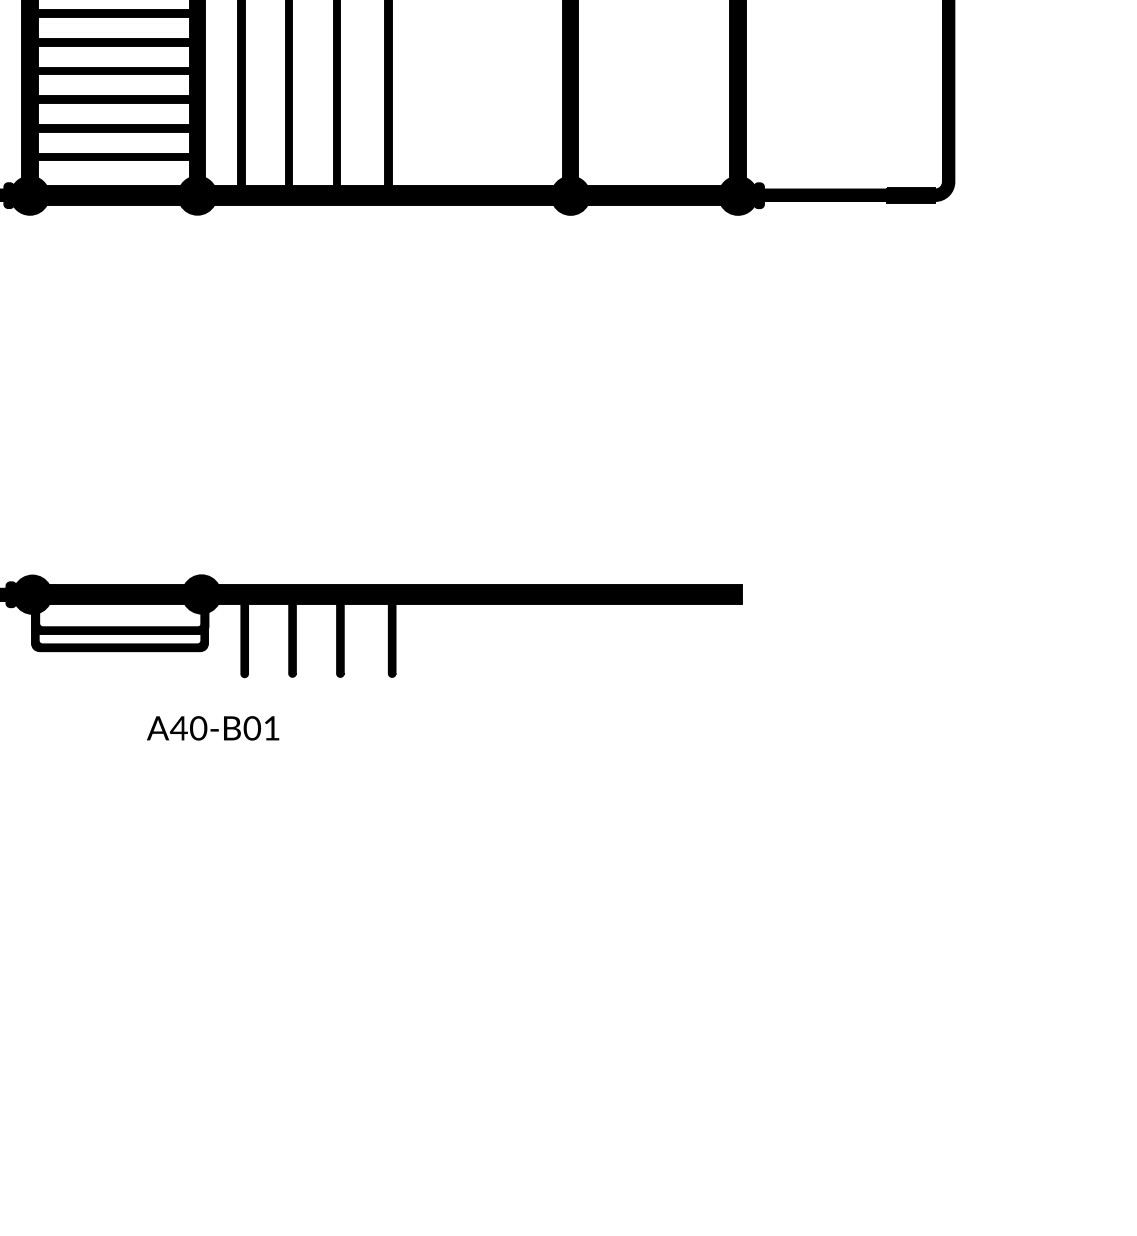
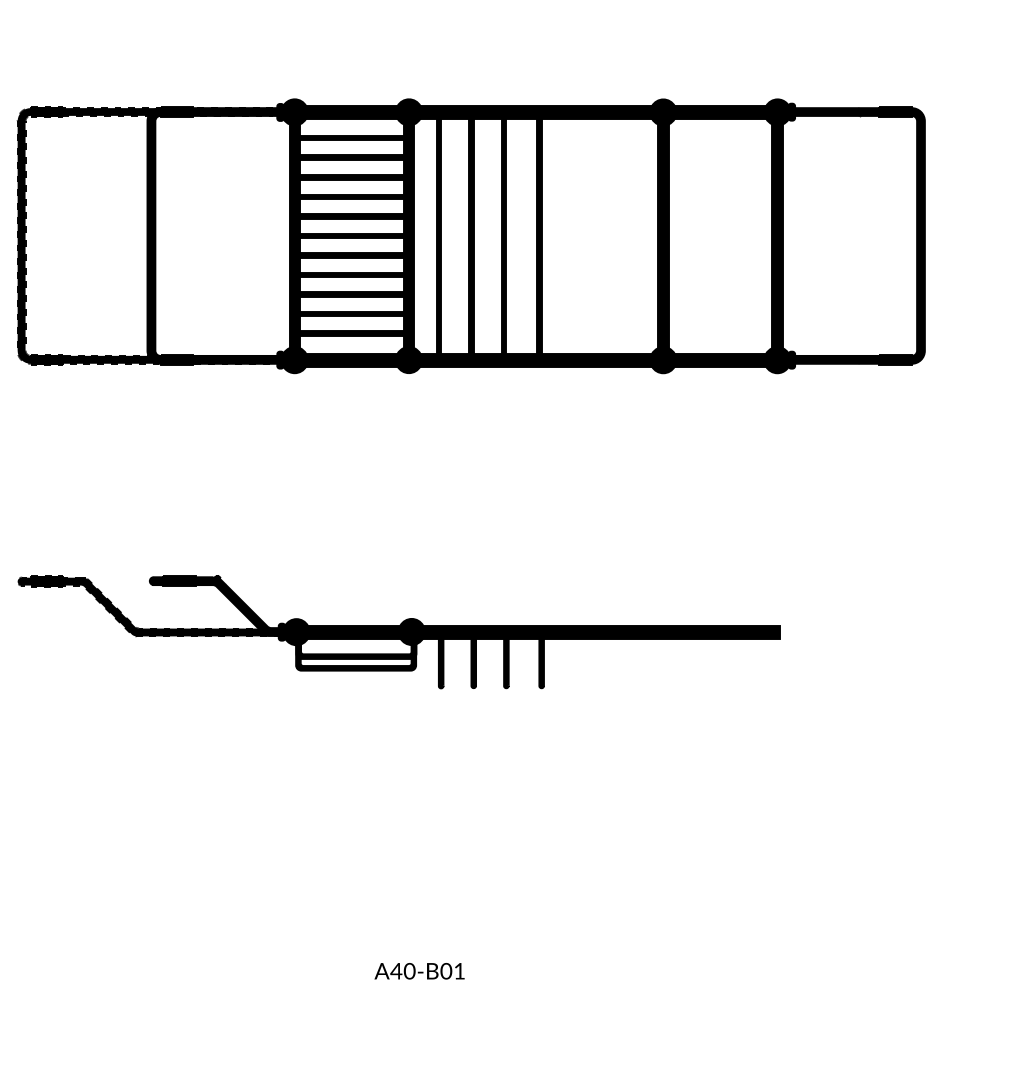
text: (212, 728) -> (419, 971), moved

